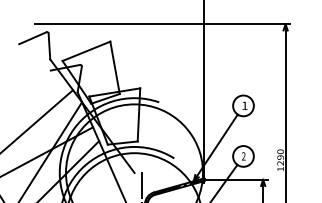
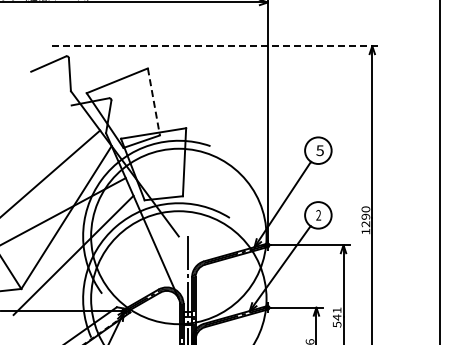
line: (163, 24) -> (215, 46), solid -> dashed
line: (115, 68) -> (154, 102), solid -> dashed
text: (244, 105) -> (319, 150), 1 -> 5

